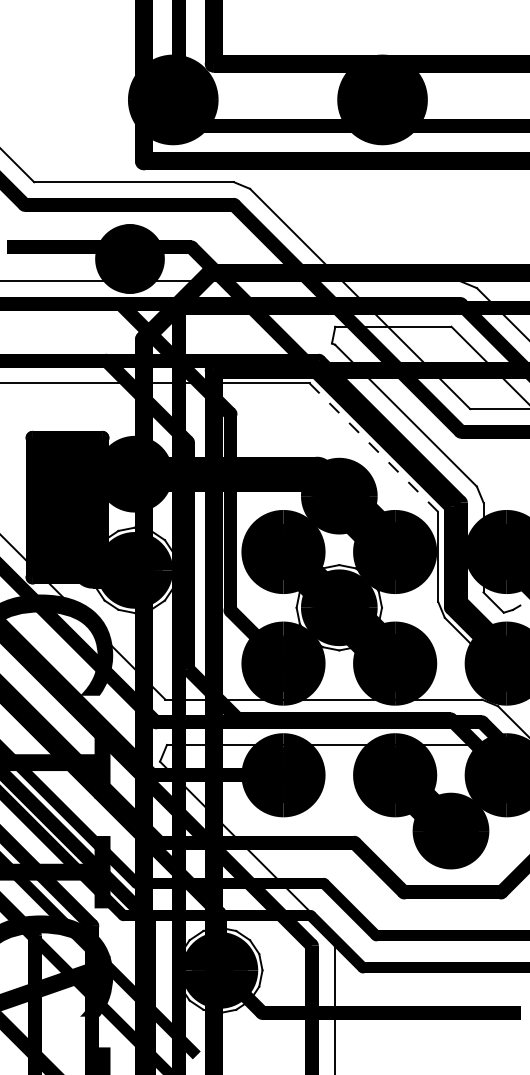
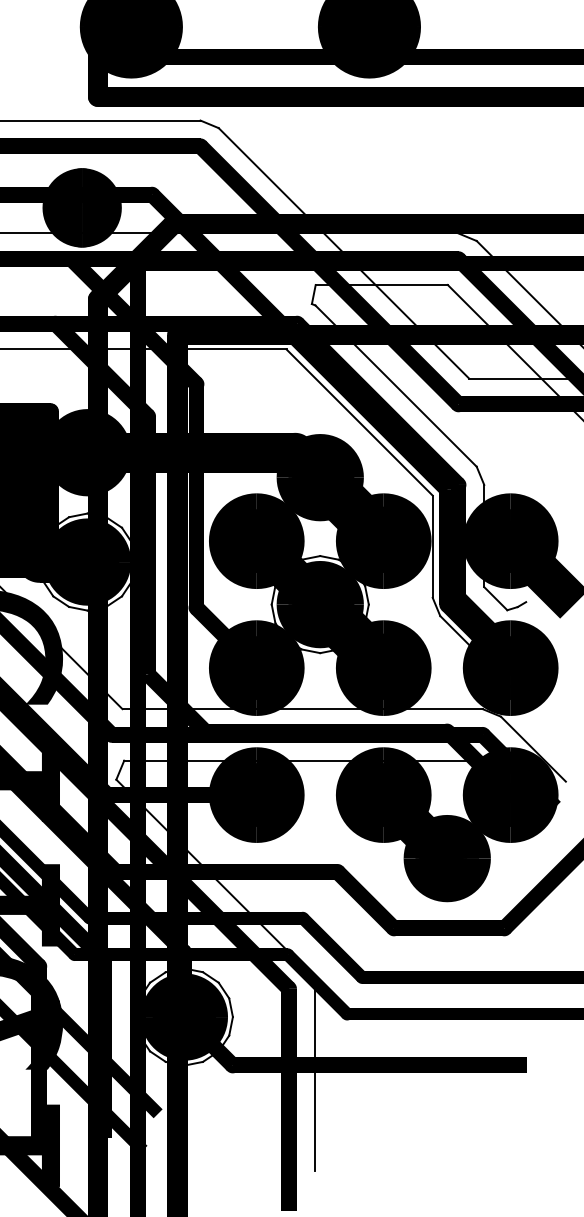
line: (373, 447) -> (359, 422), dashed -> solid

